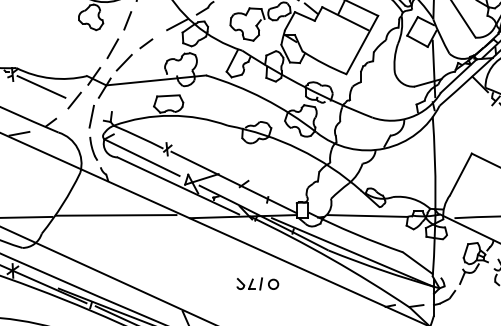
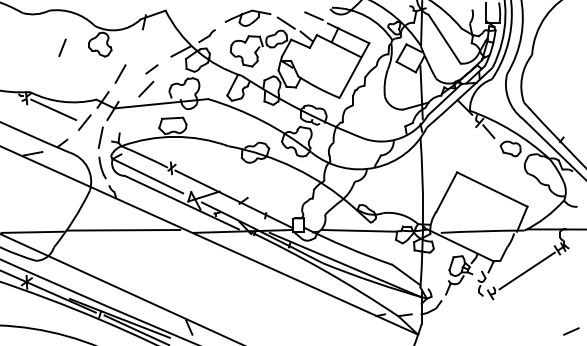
line: (127, 20) -> (62, 47), moved
line: (124, 62) -> (146, 88), moved
part: (257, 283) -> (256, 294), removed

